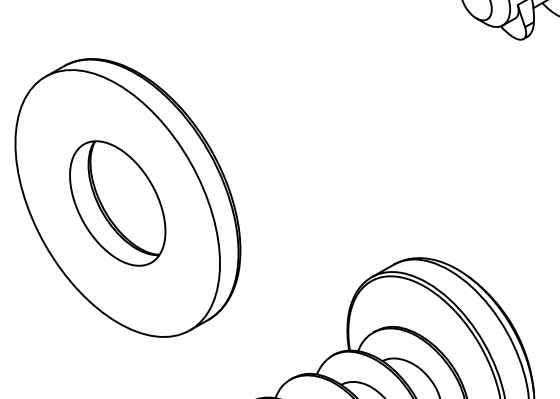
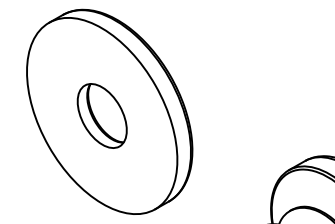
part: (117, 203) -> (102, 116), size x0.7

